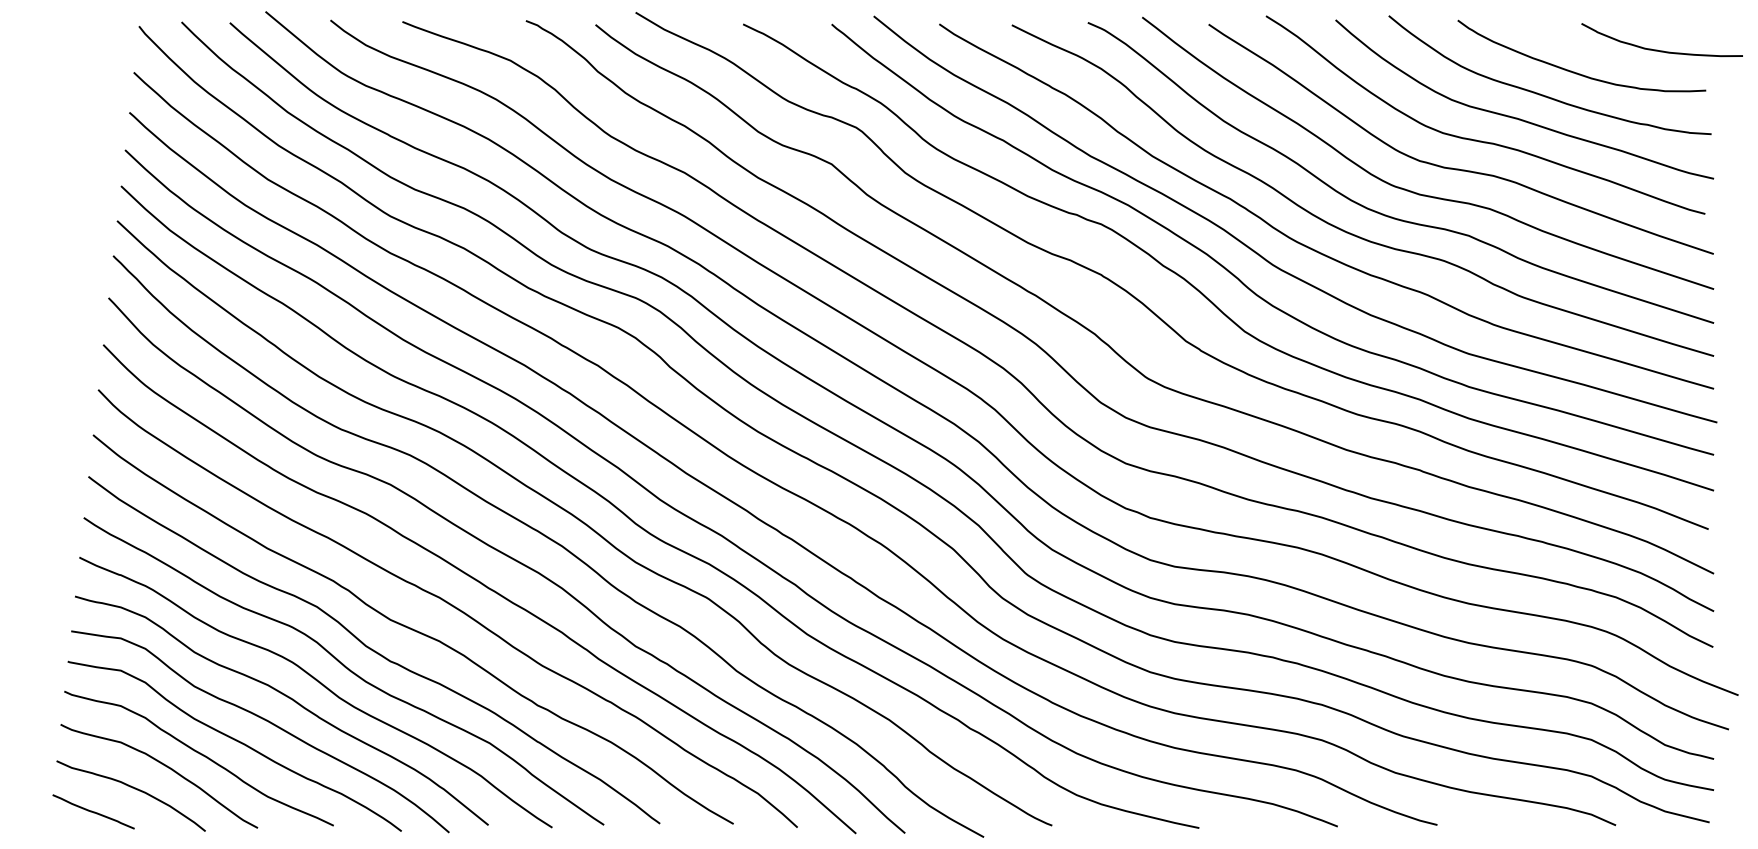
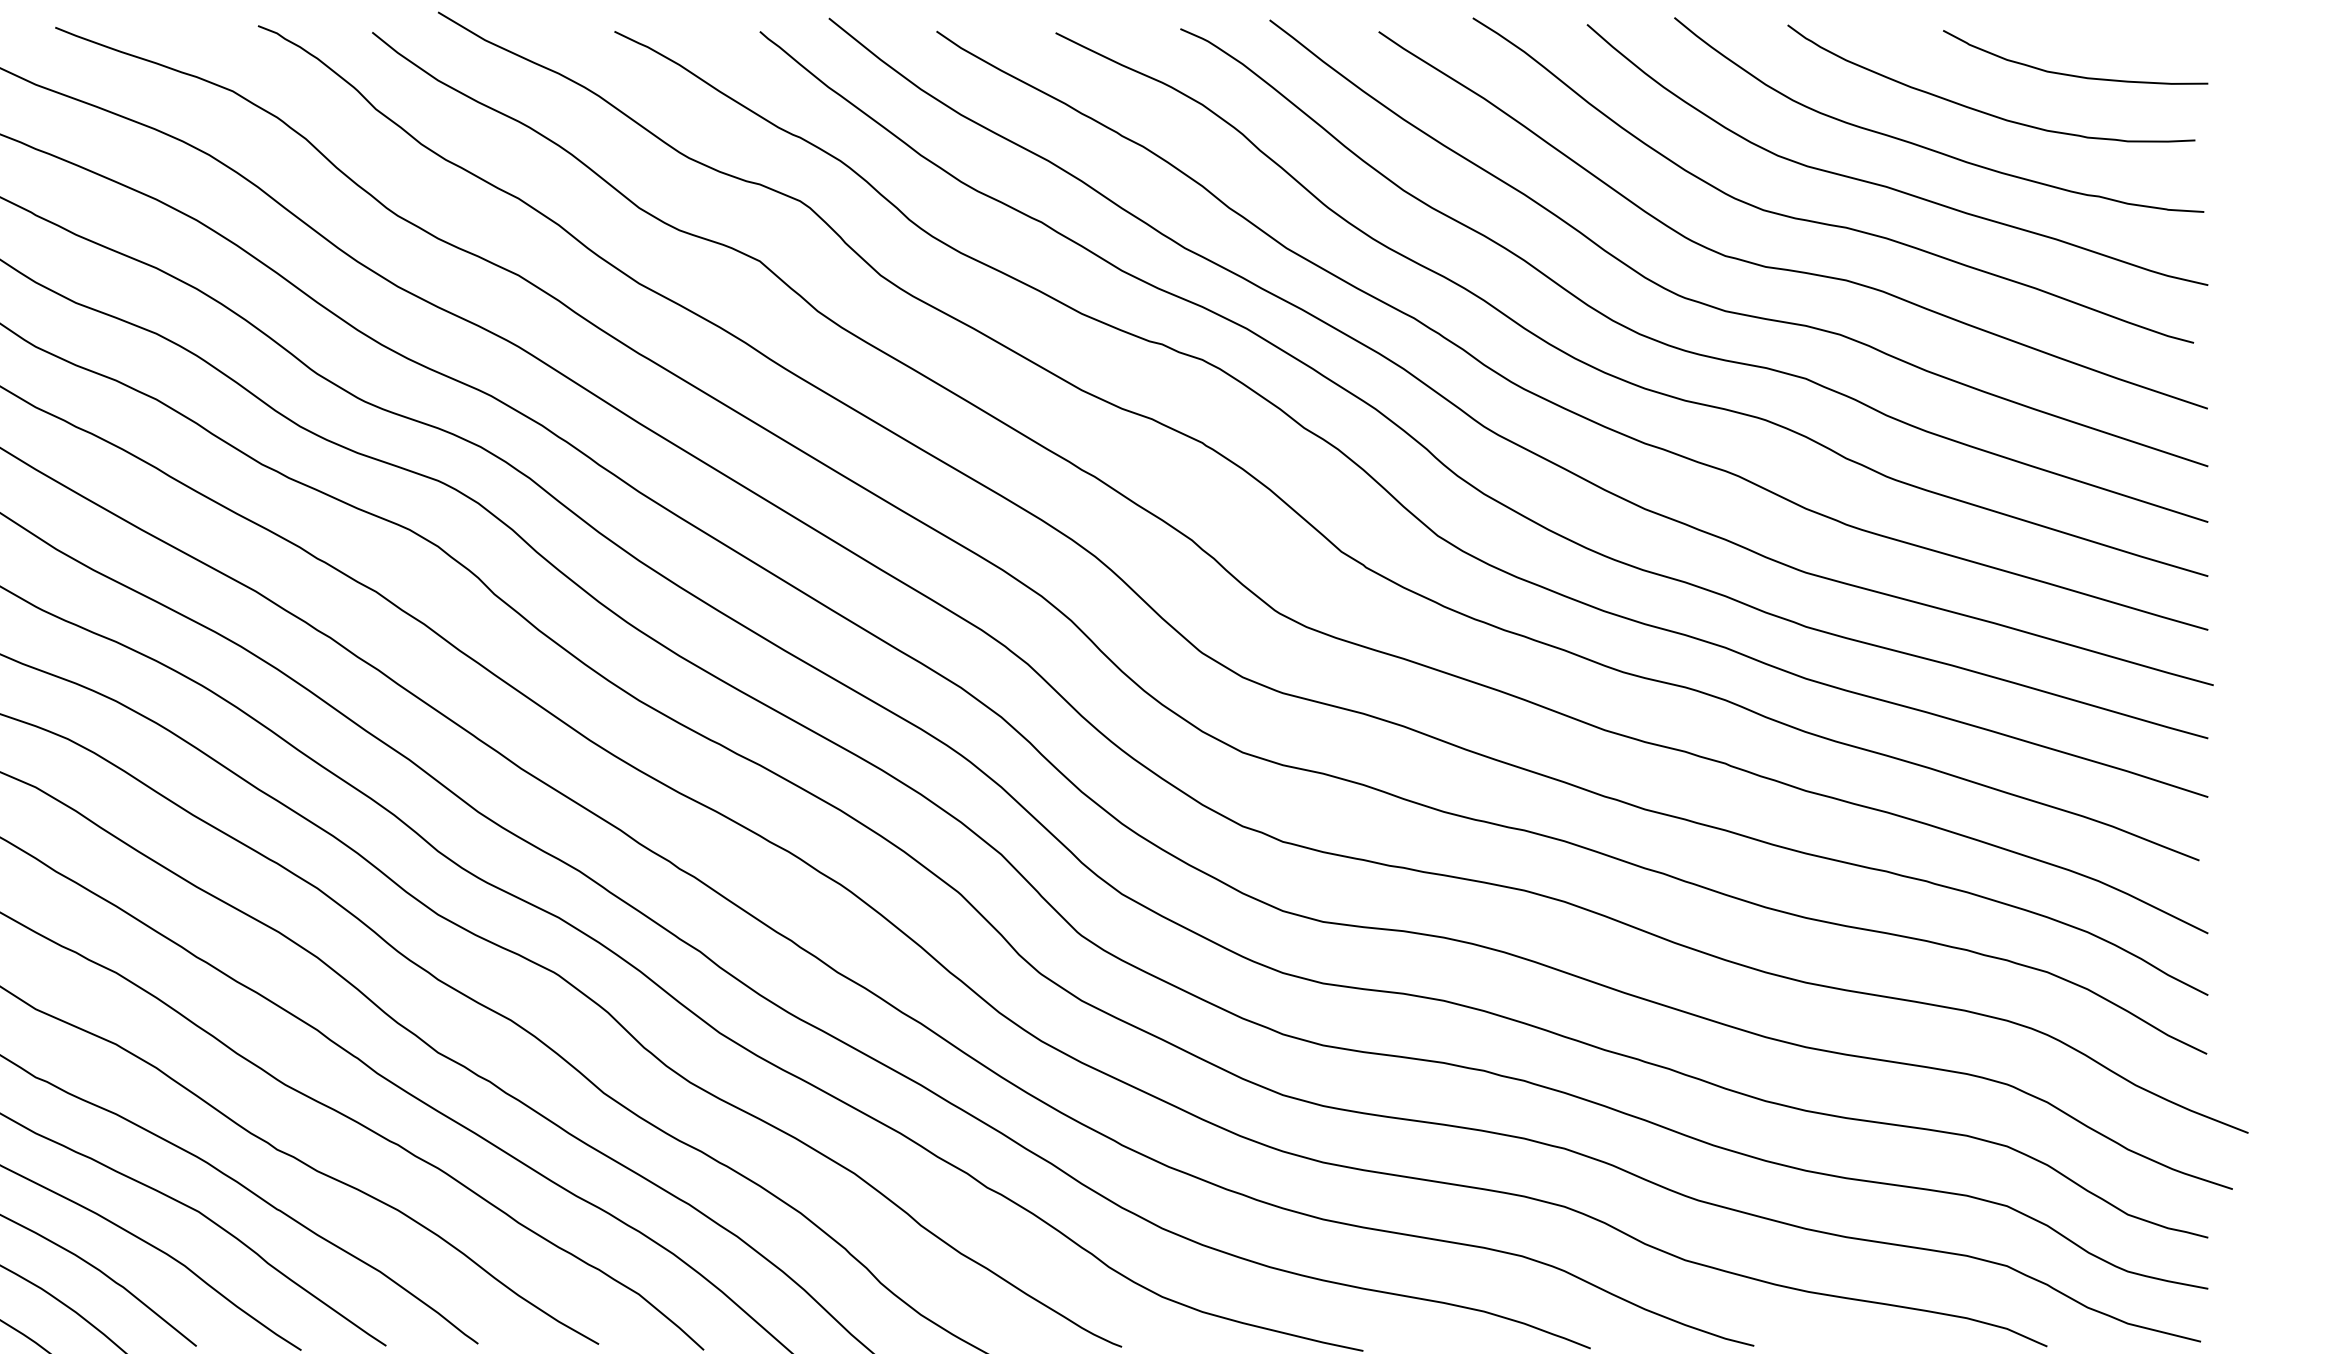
curve: (1657, 49) -> (2067, 72), moved

